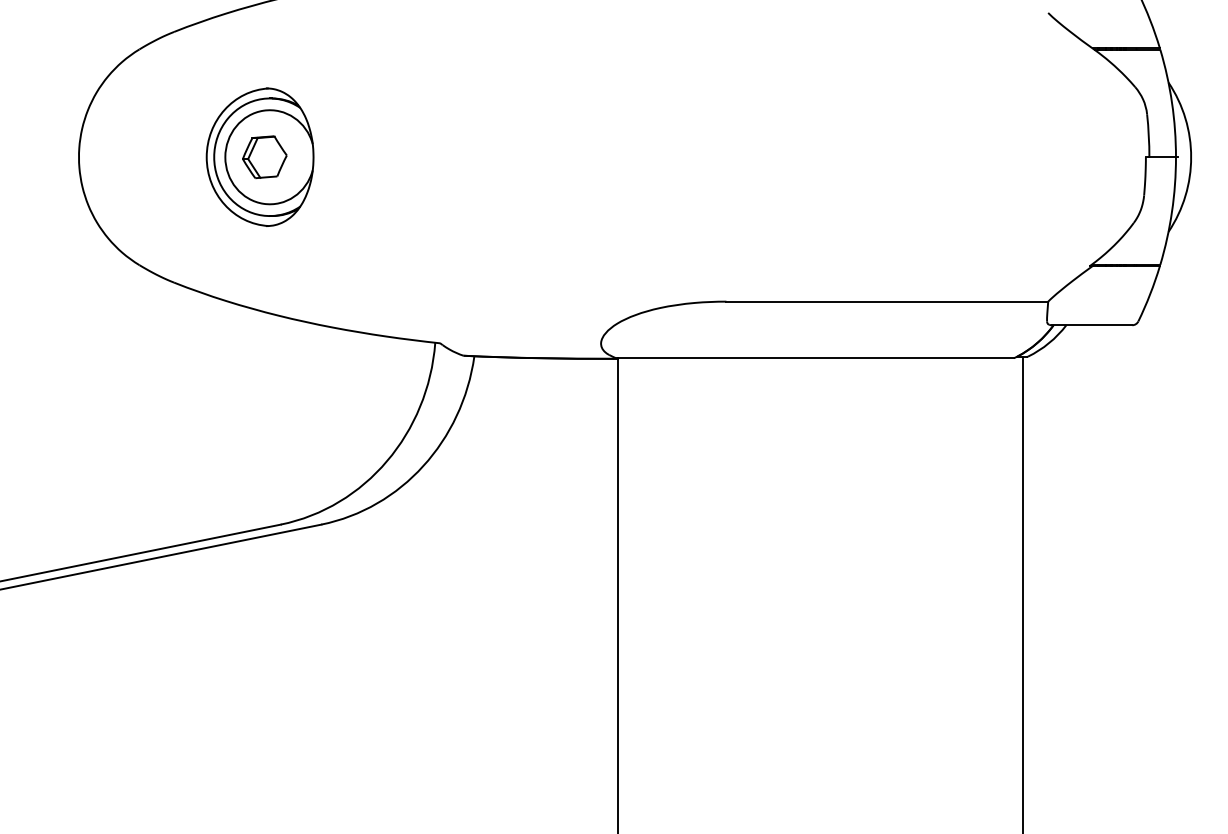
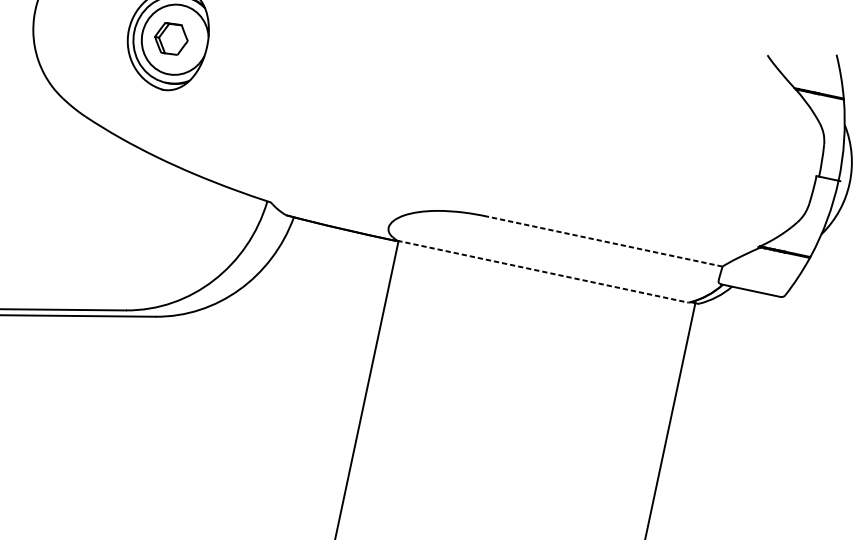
line: (887, 301) -> (604, 241), solid -> dashed
line: (815, 358) -> (543, 272), solid -> dashed

